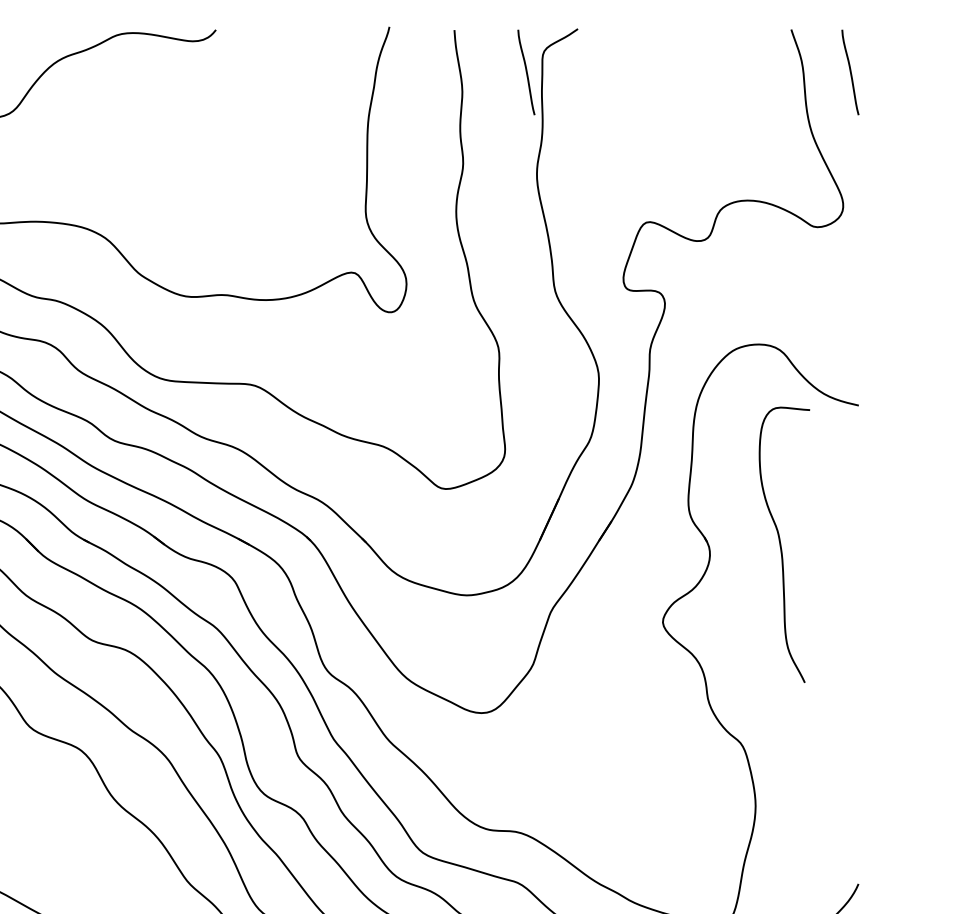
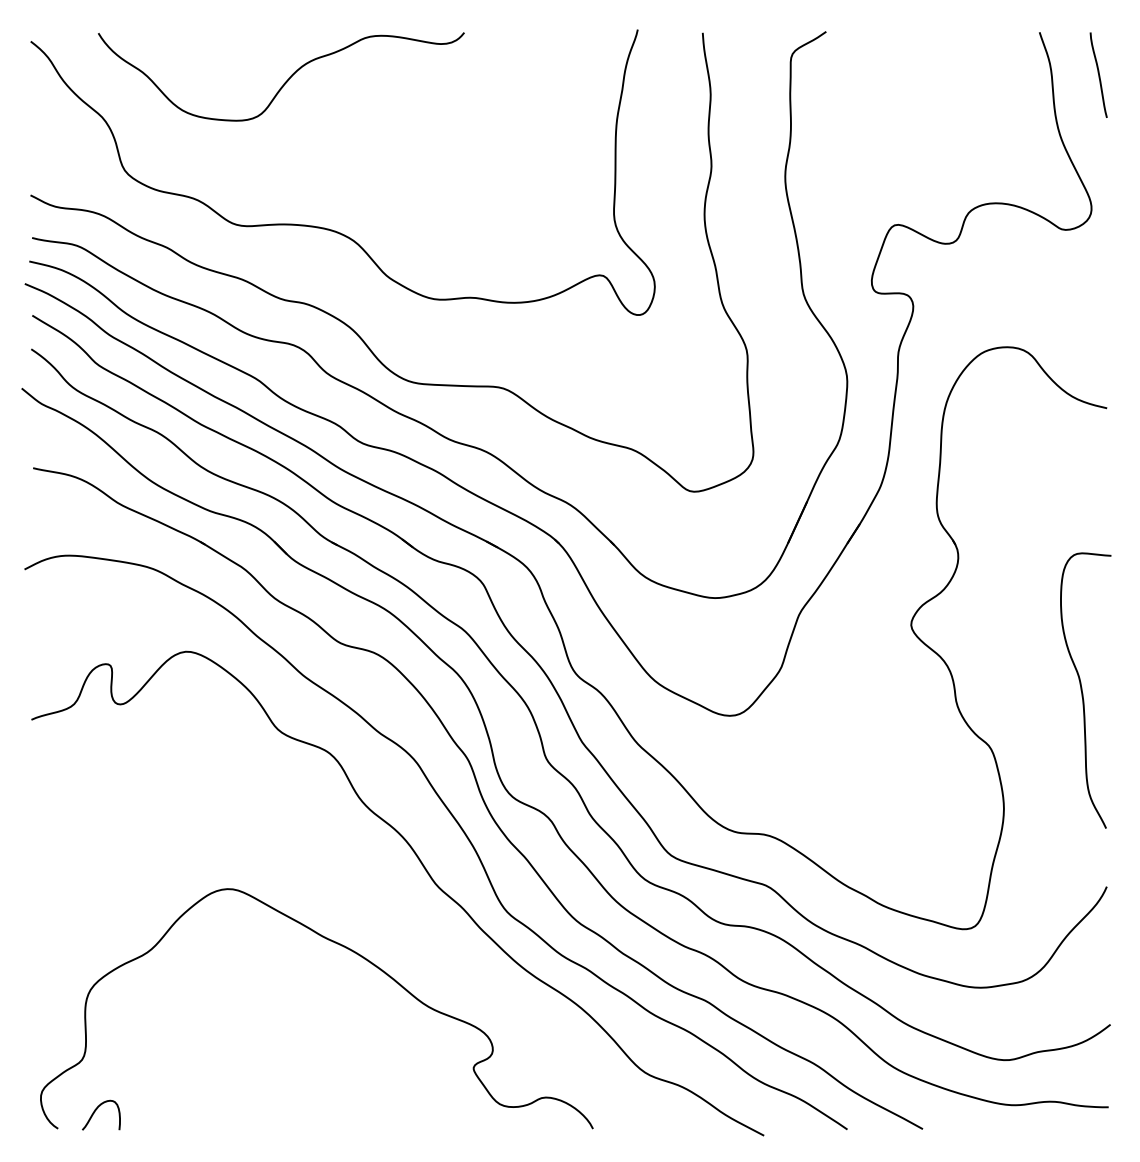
curve: (526, 71) -> (774, 74), removed
curve: (781, 544) -> (1082, 690), moved

